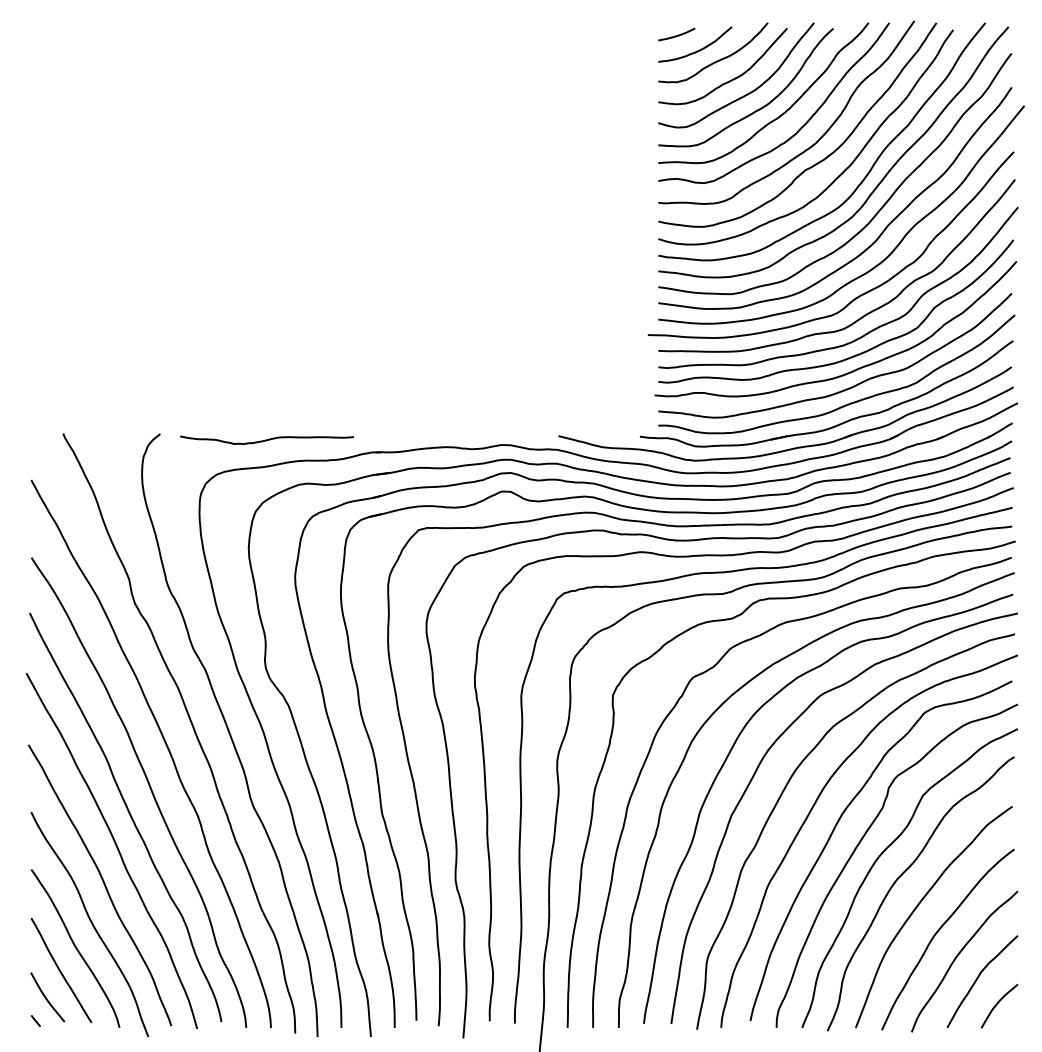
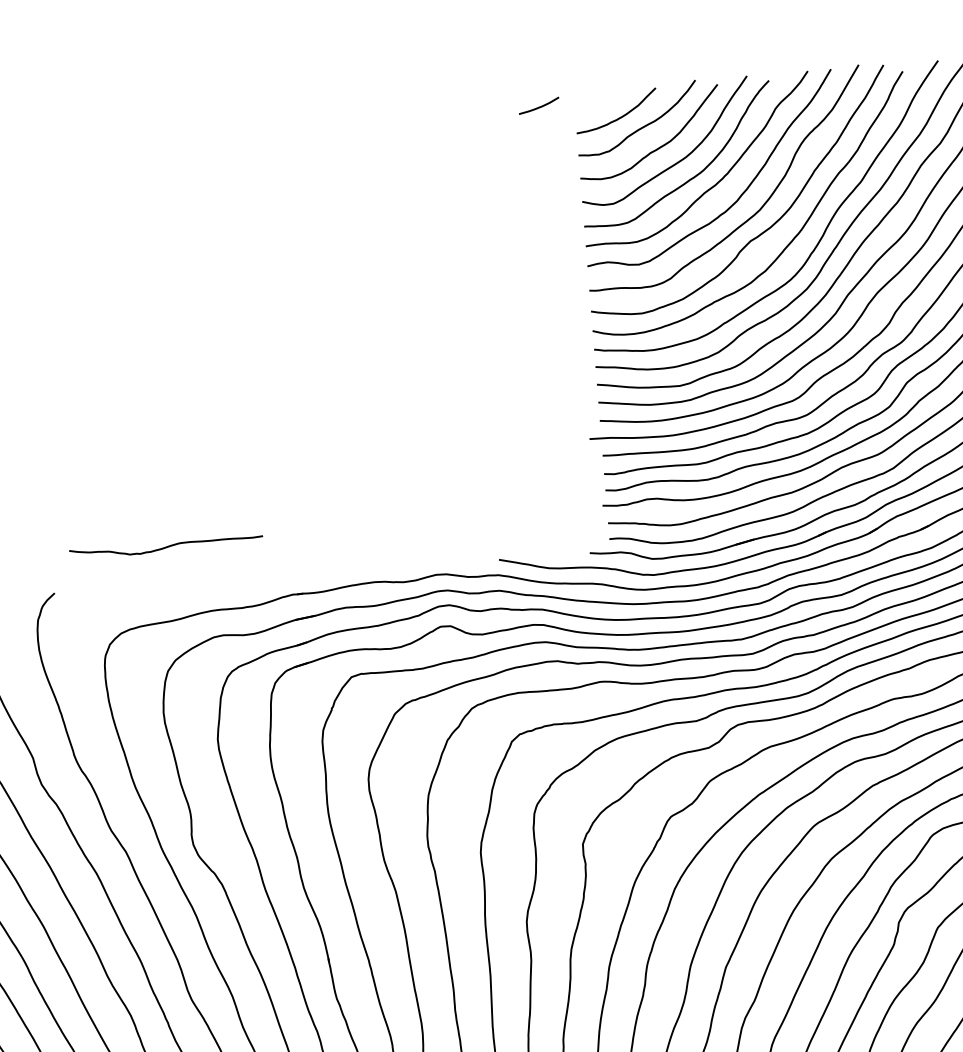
curve: (677, 34) -> (539, 105), moved
curve: (266, 439) -> (165, 546), moved

